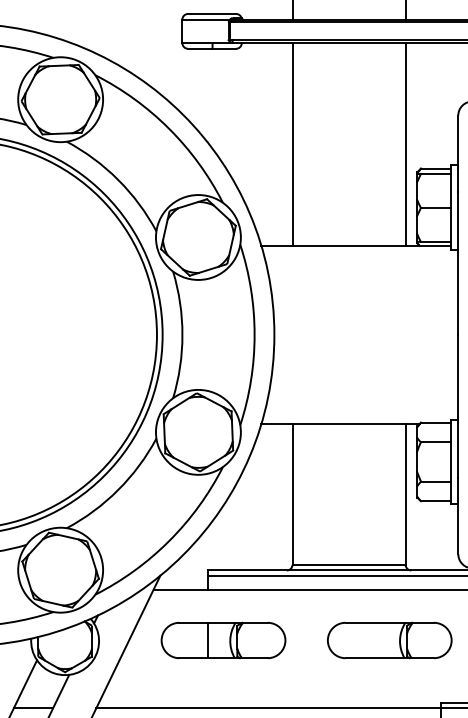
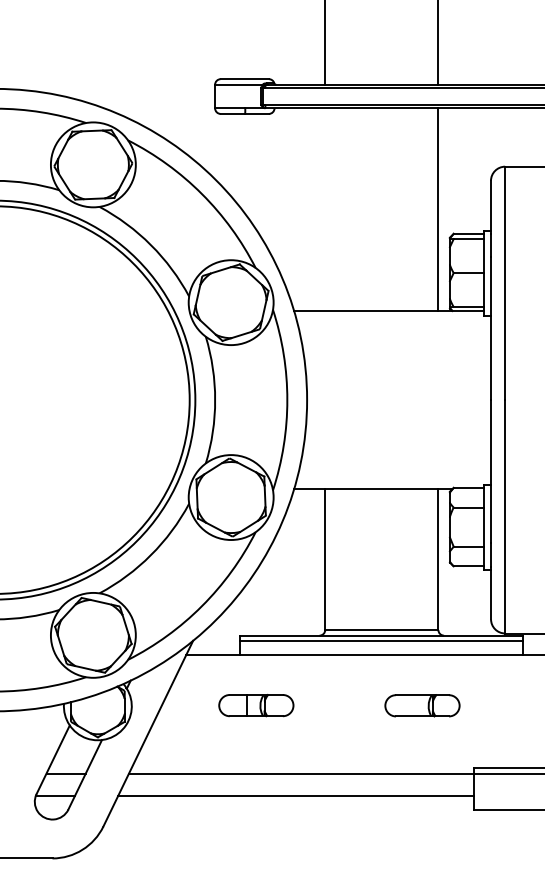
line: (292, 144) -> (325, 209), removed
part: (223, 640) -> (256, 705), size x0.6
part: (389, 640) -> (422, 705), size x0.6

